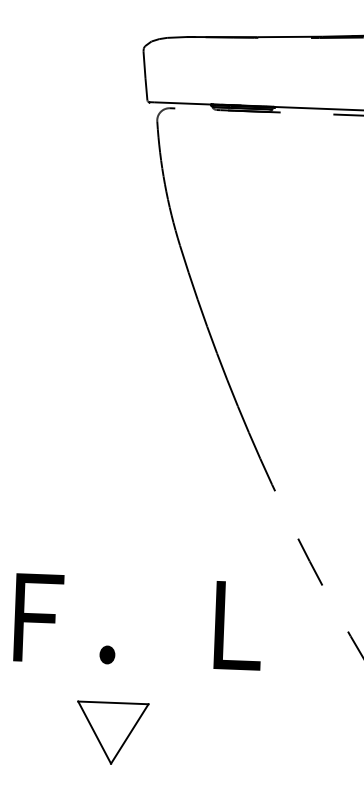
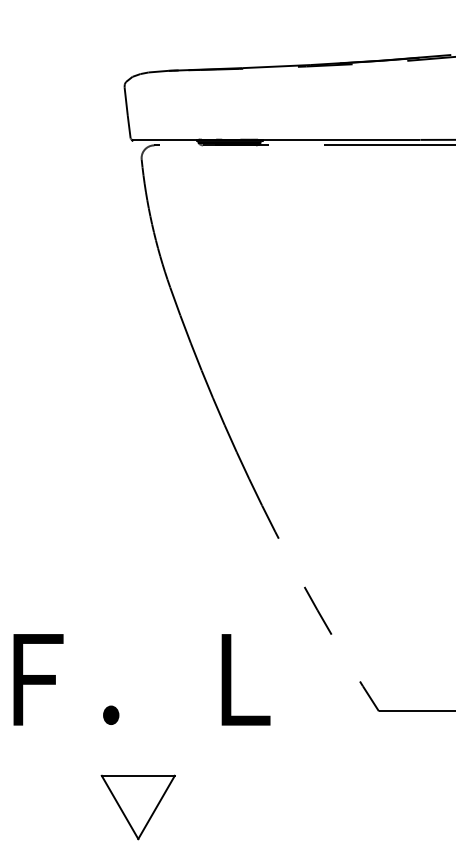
part: (111, 733) -> (137, 807), moved

